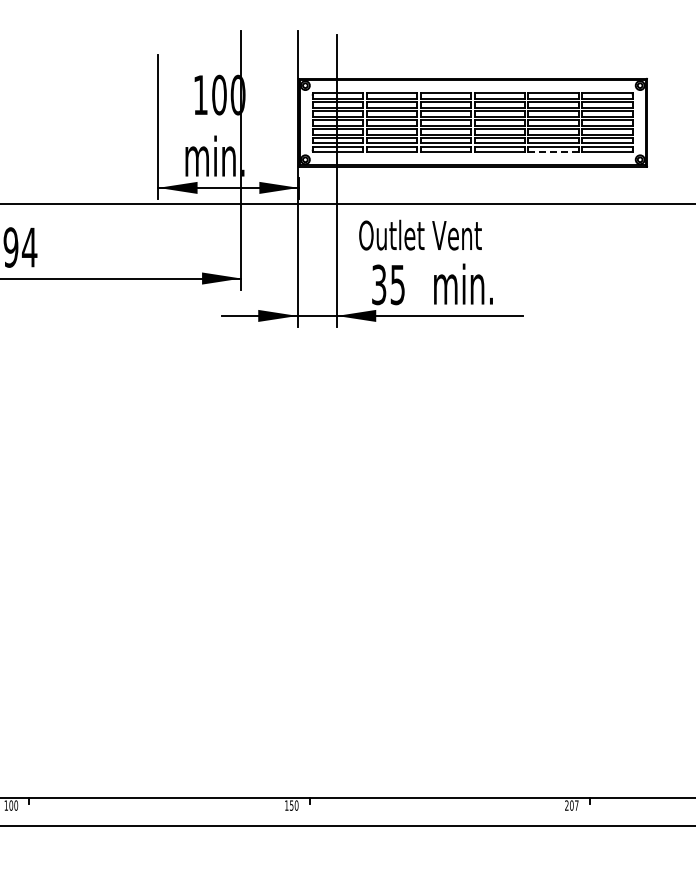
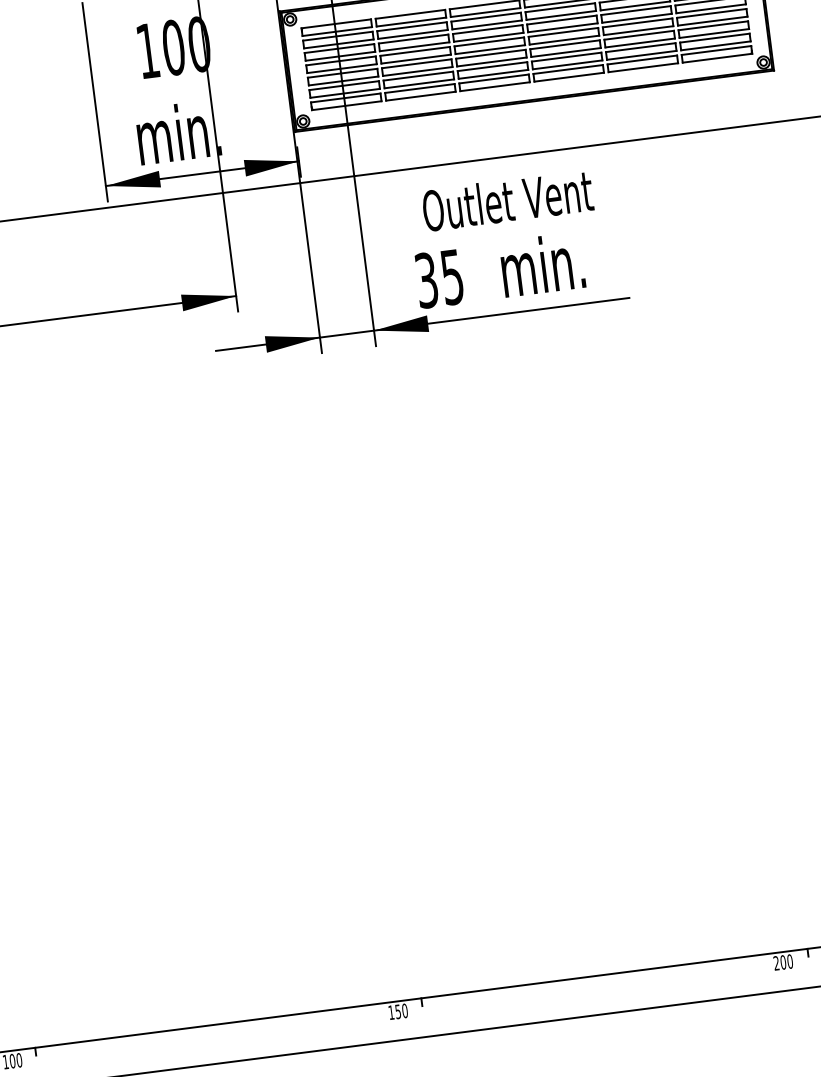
line: (554, 152) -> (644, 67), dashed -> solid
text: (420, 234) -> (507, 199), moved
text: (576, 805) -> (789, 961), 207 -> 200

